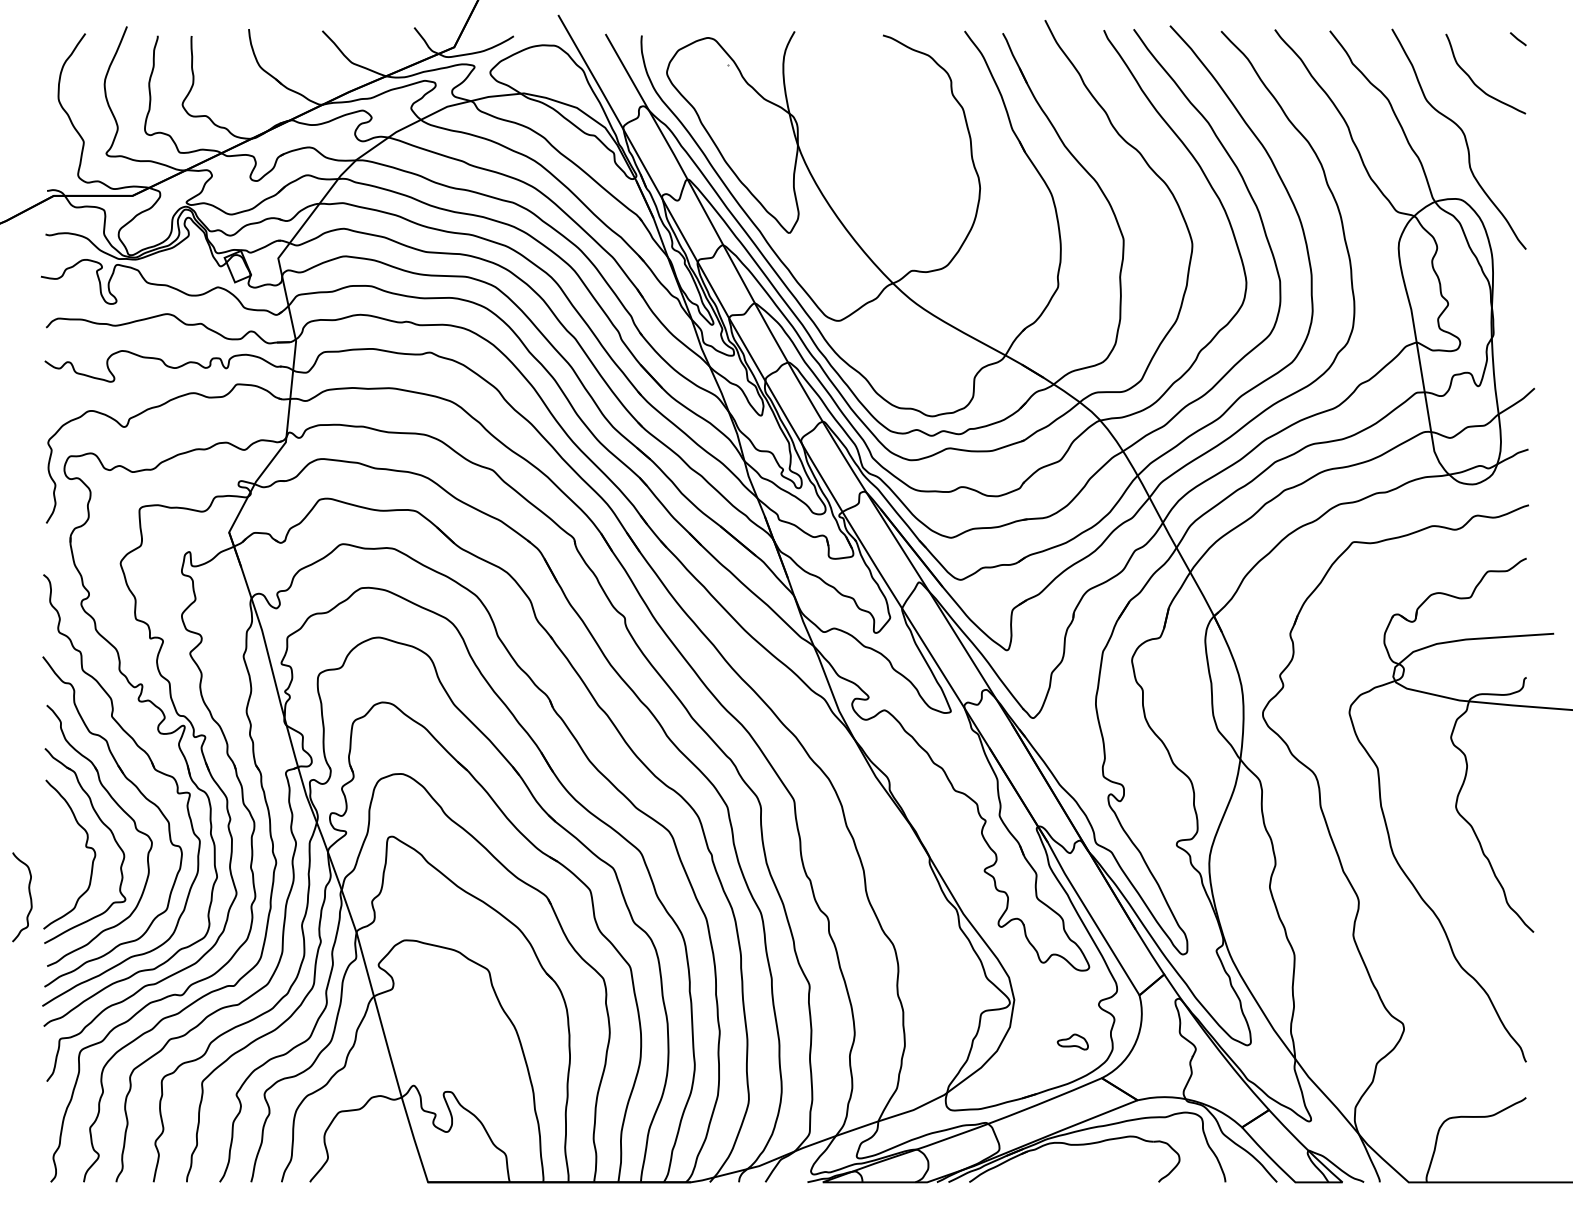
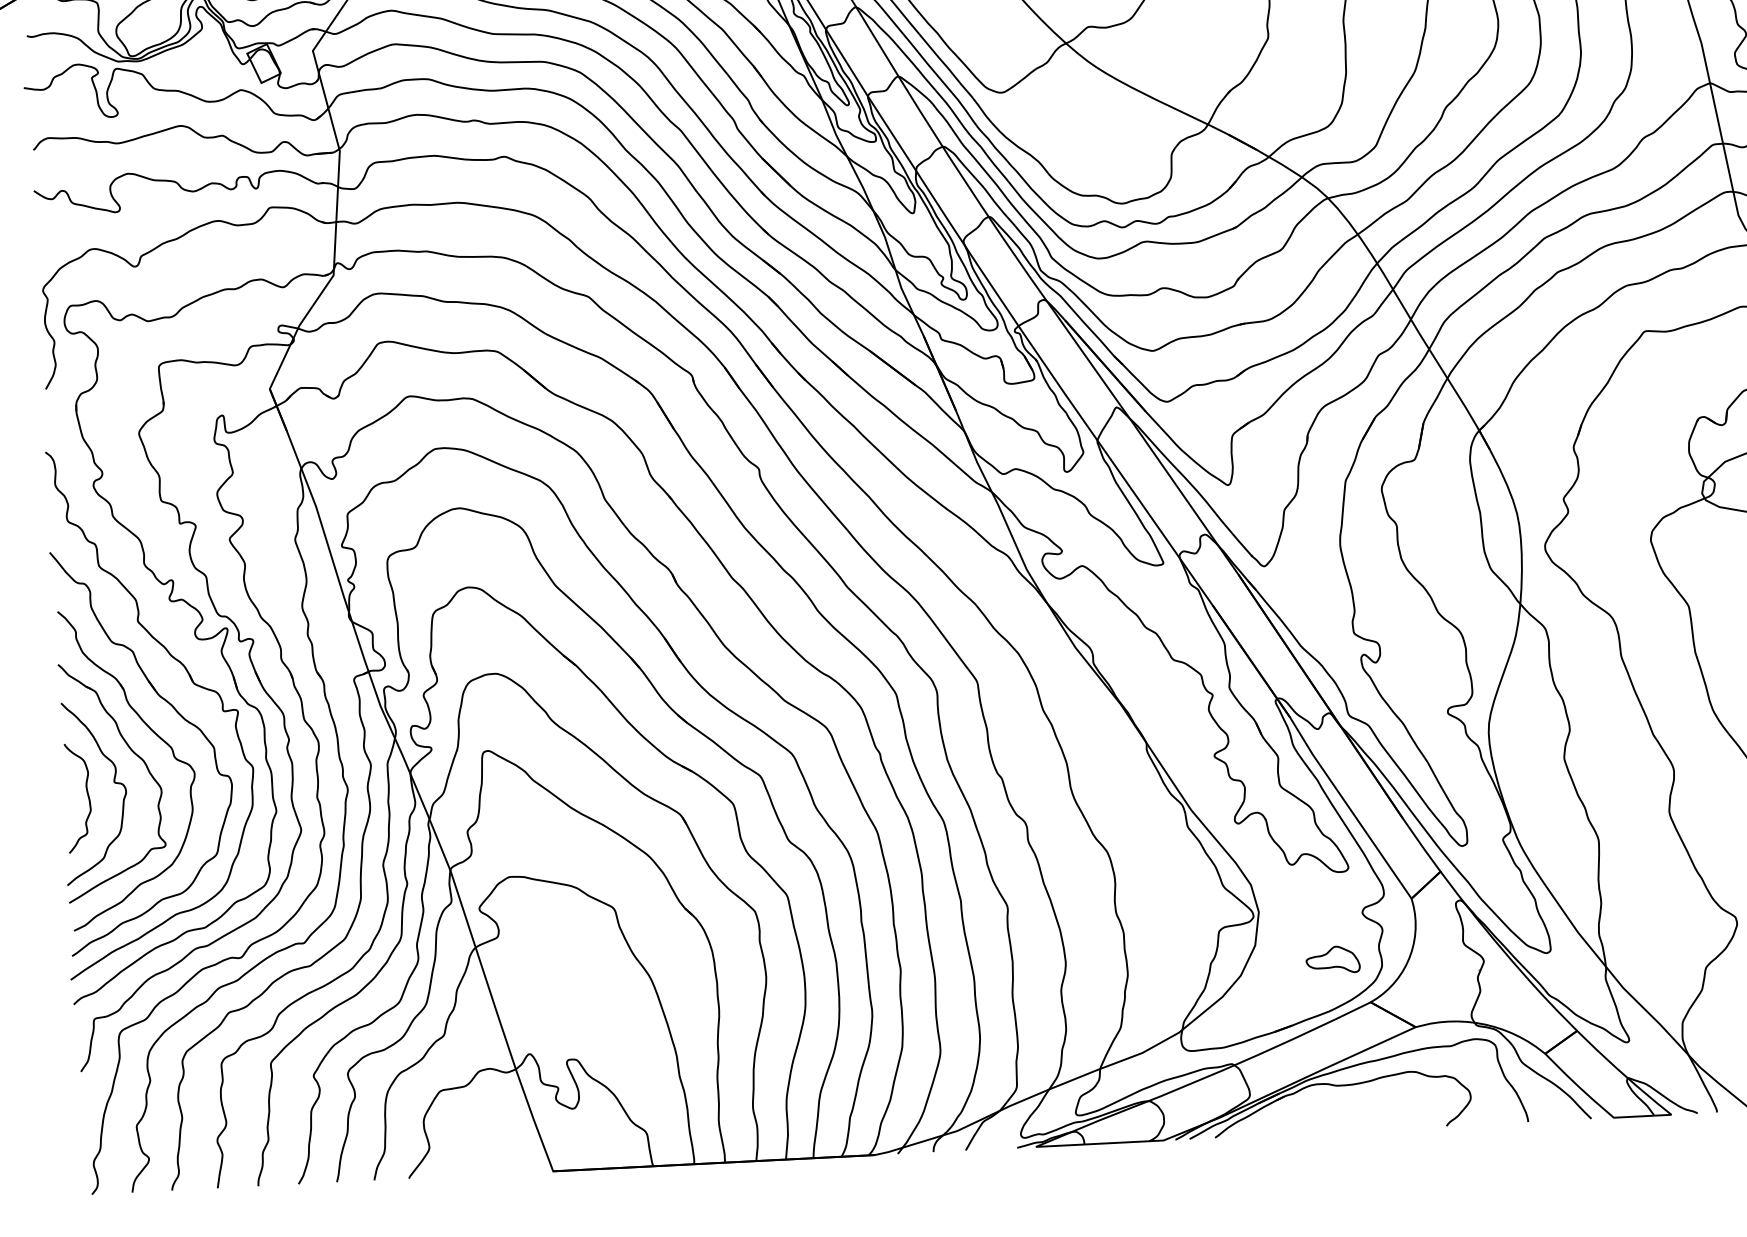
curve: (29, 897) -> (87, 798), moved
part: (1072, 1041) -> (1332, 959), size x1.43

